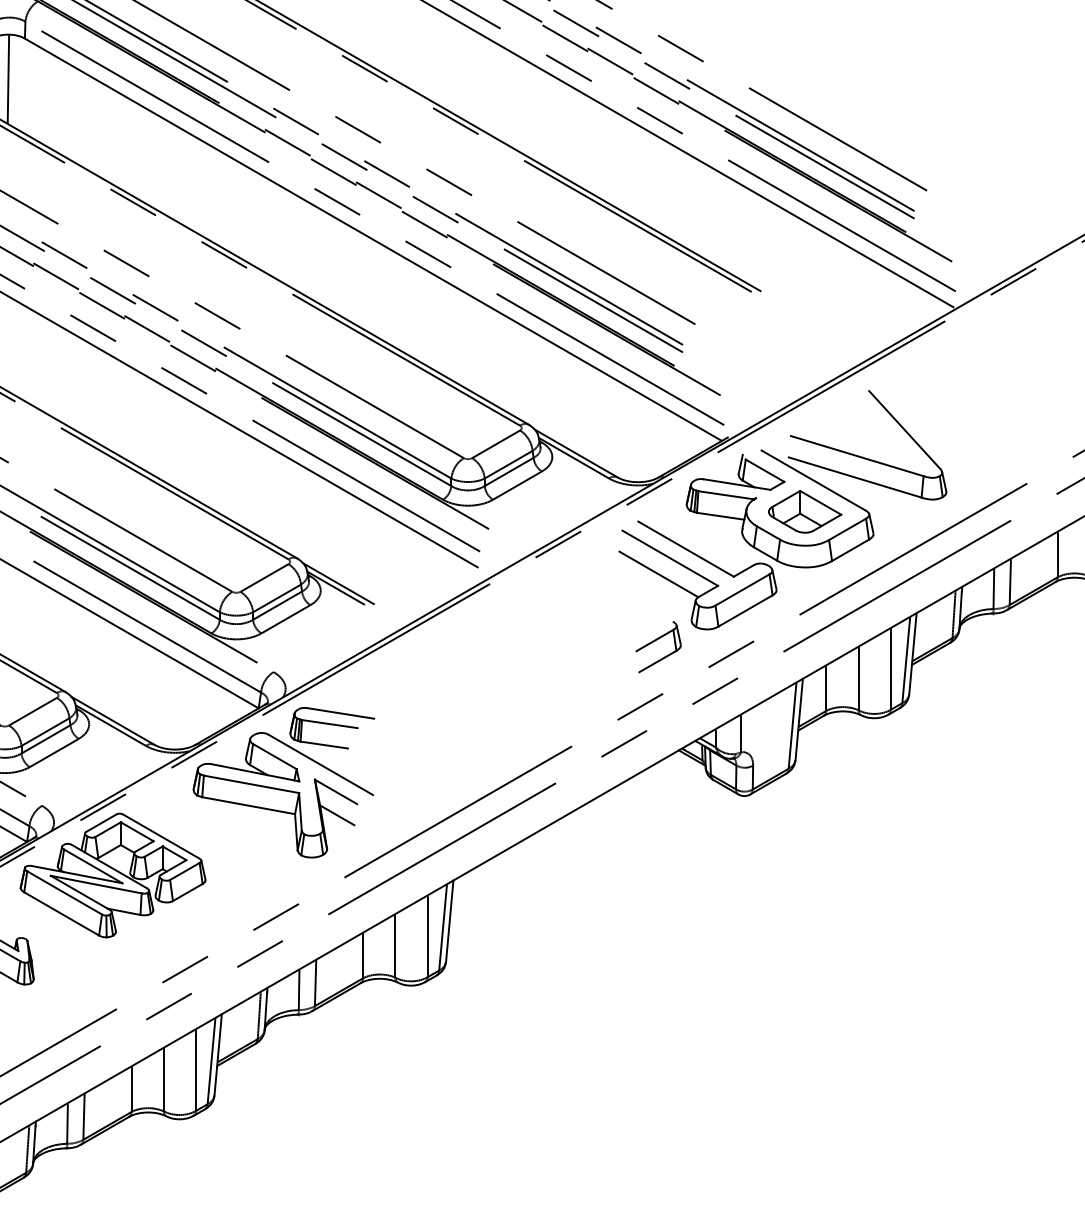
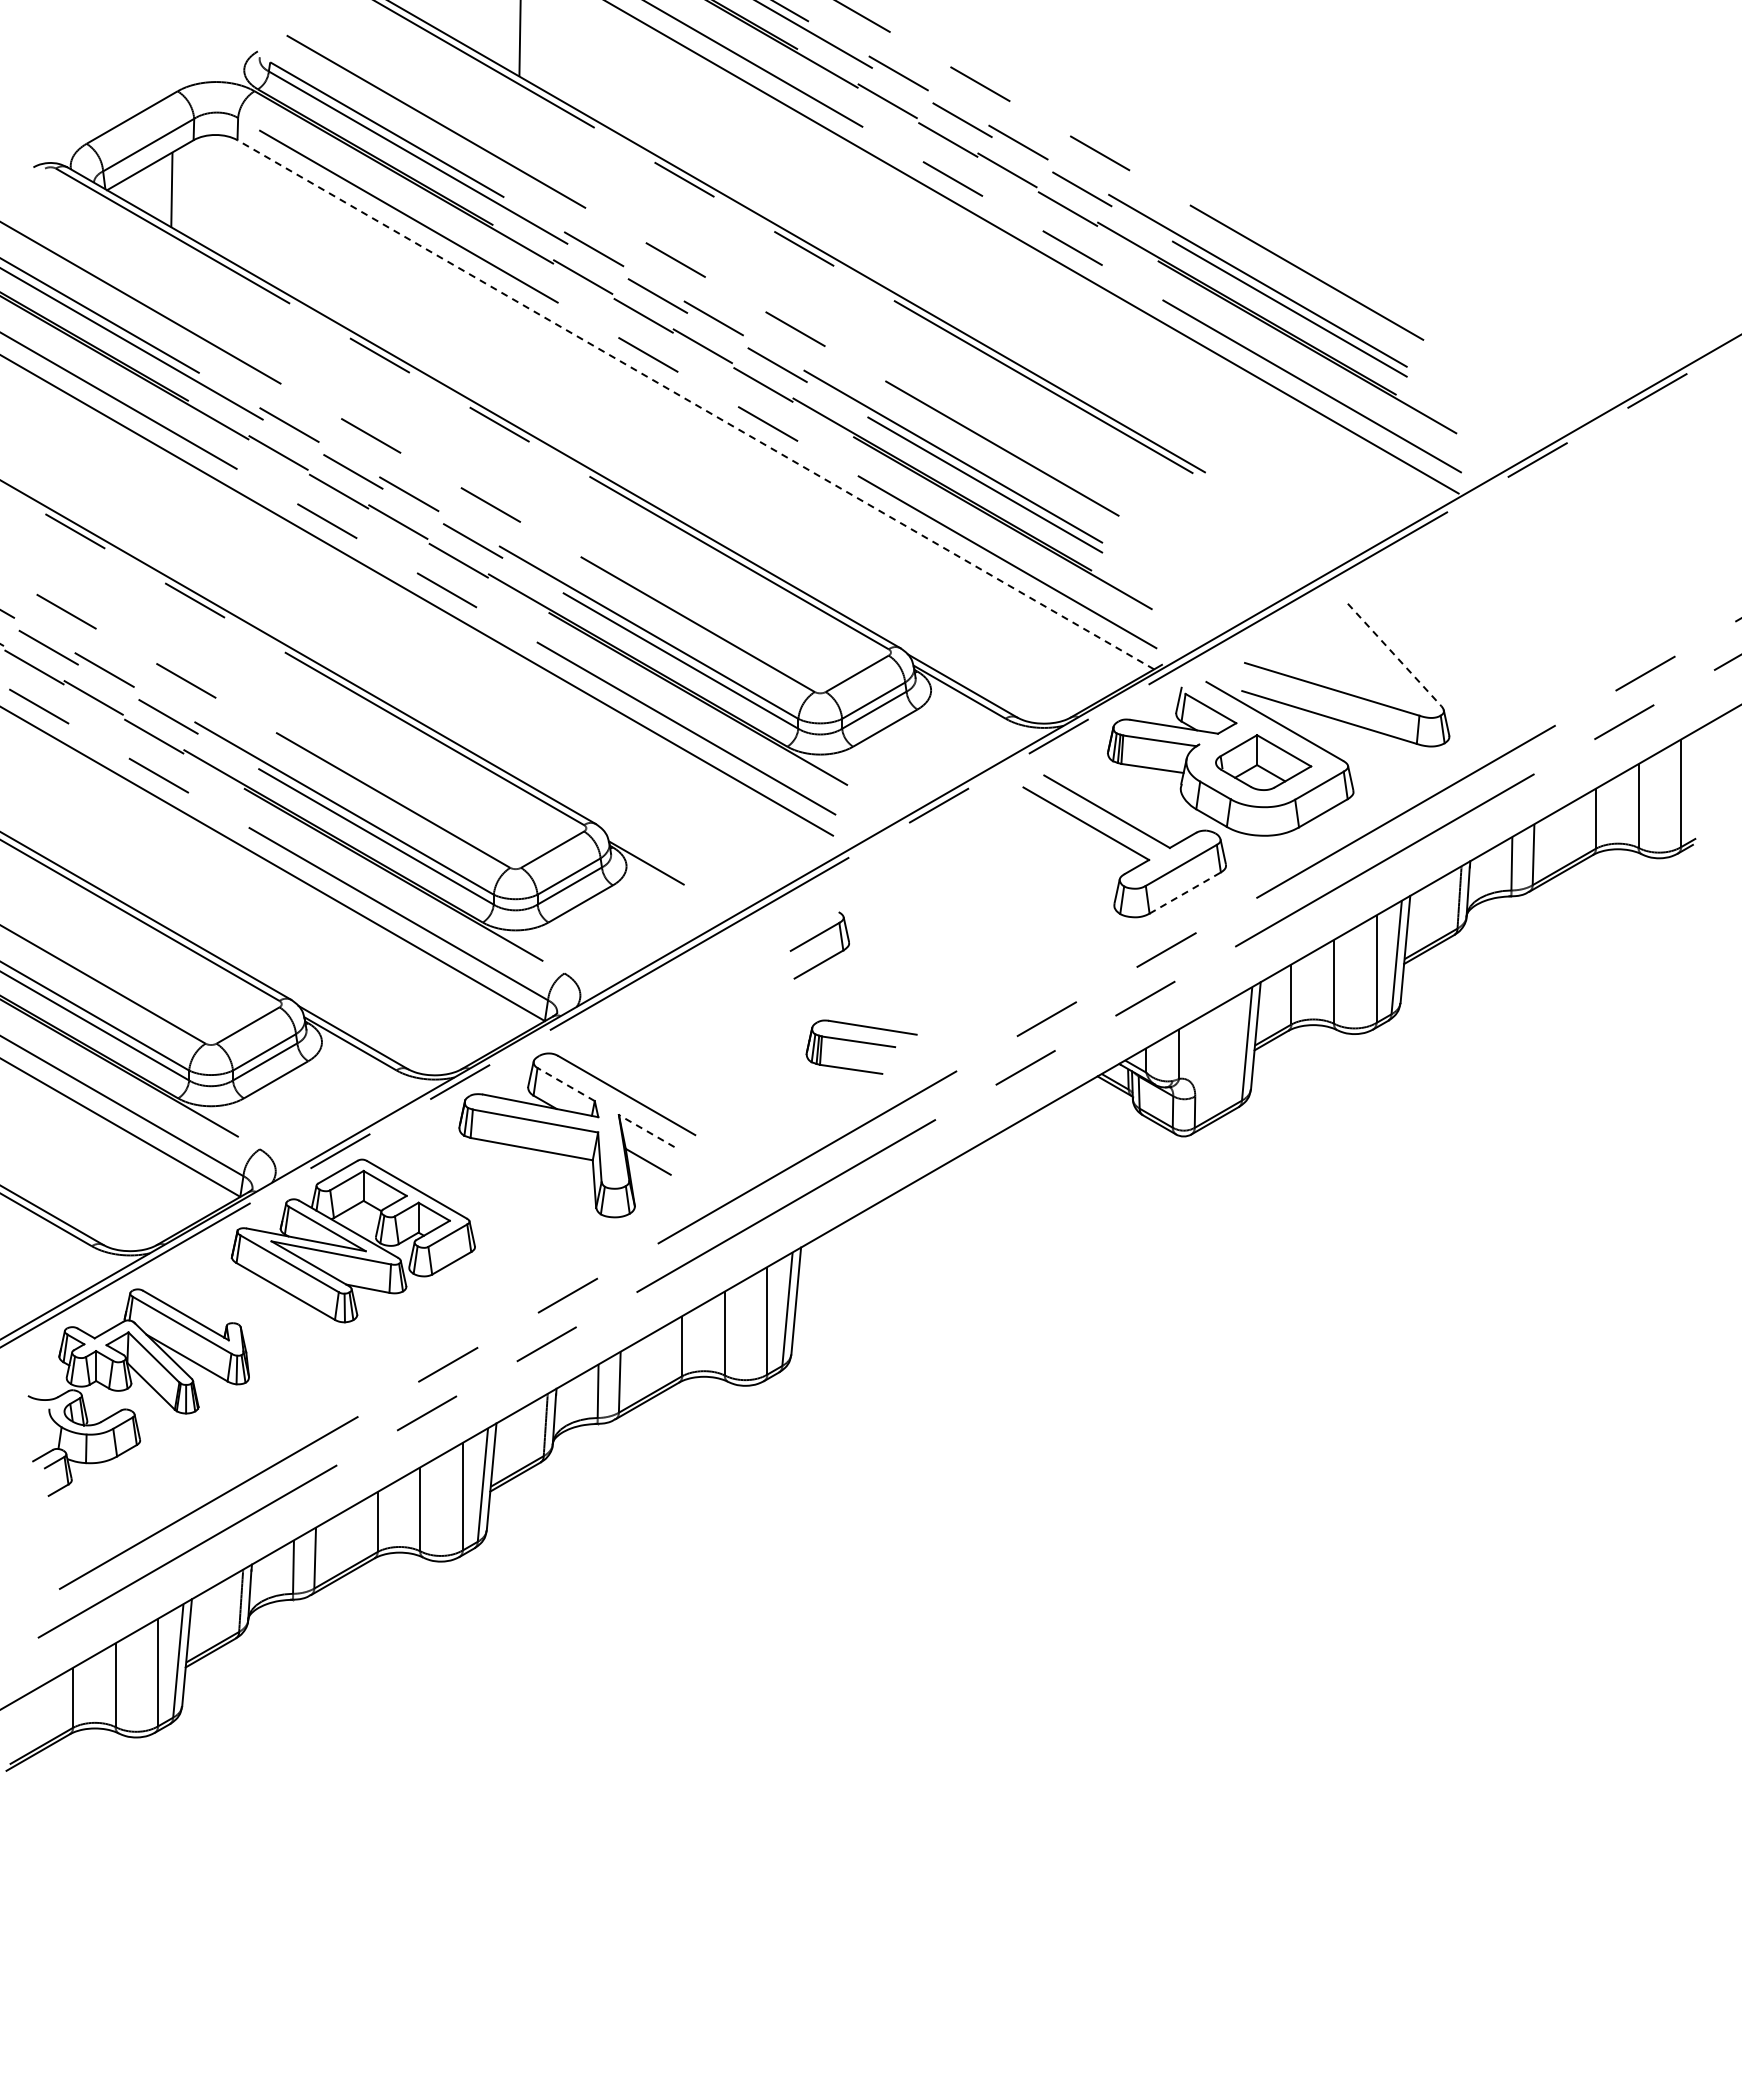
line: (8, 79) -> (215, 193), removed
line: (373, 239) -> (695, 404), solid -> dashed
line: (904, 430) -> (1394, 655), solid -> dashed
line: (659, 574) -> (1071, 845), removed
line: (338, 583) -> (649, 856), removed
line: (745, 610) -> (1185, 892), solid -> dashed
part: (656, 640) -> (816, 937), moved
part: (332, 727) -> (861, 1046), moved
line: (274, 756) -> (565, 1084), solid -> dashed
line: (335, 791) -> (646, 1130), solid -> dashed

